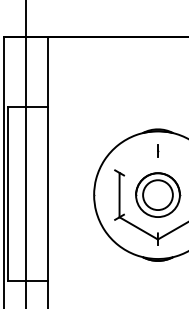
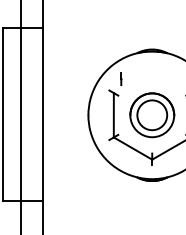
line: (158, 150) -> (121, 78), moved

